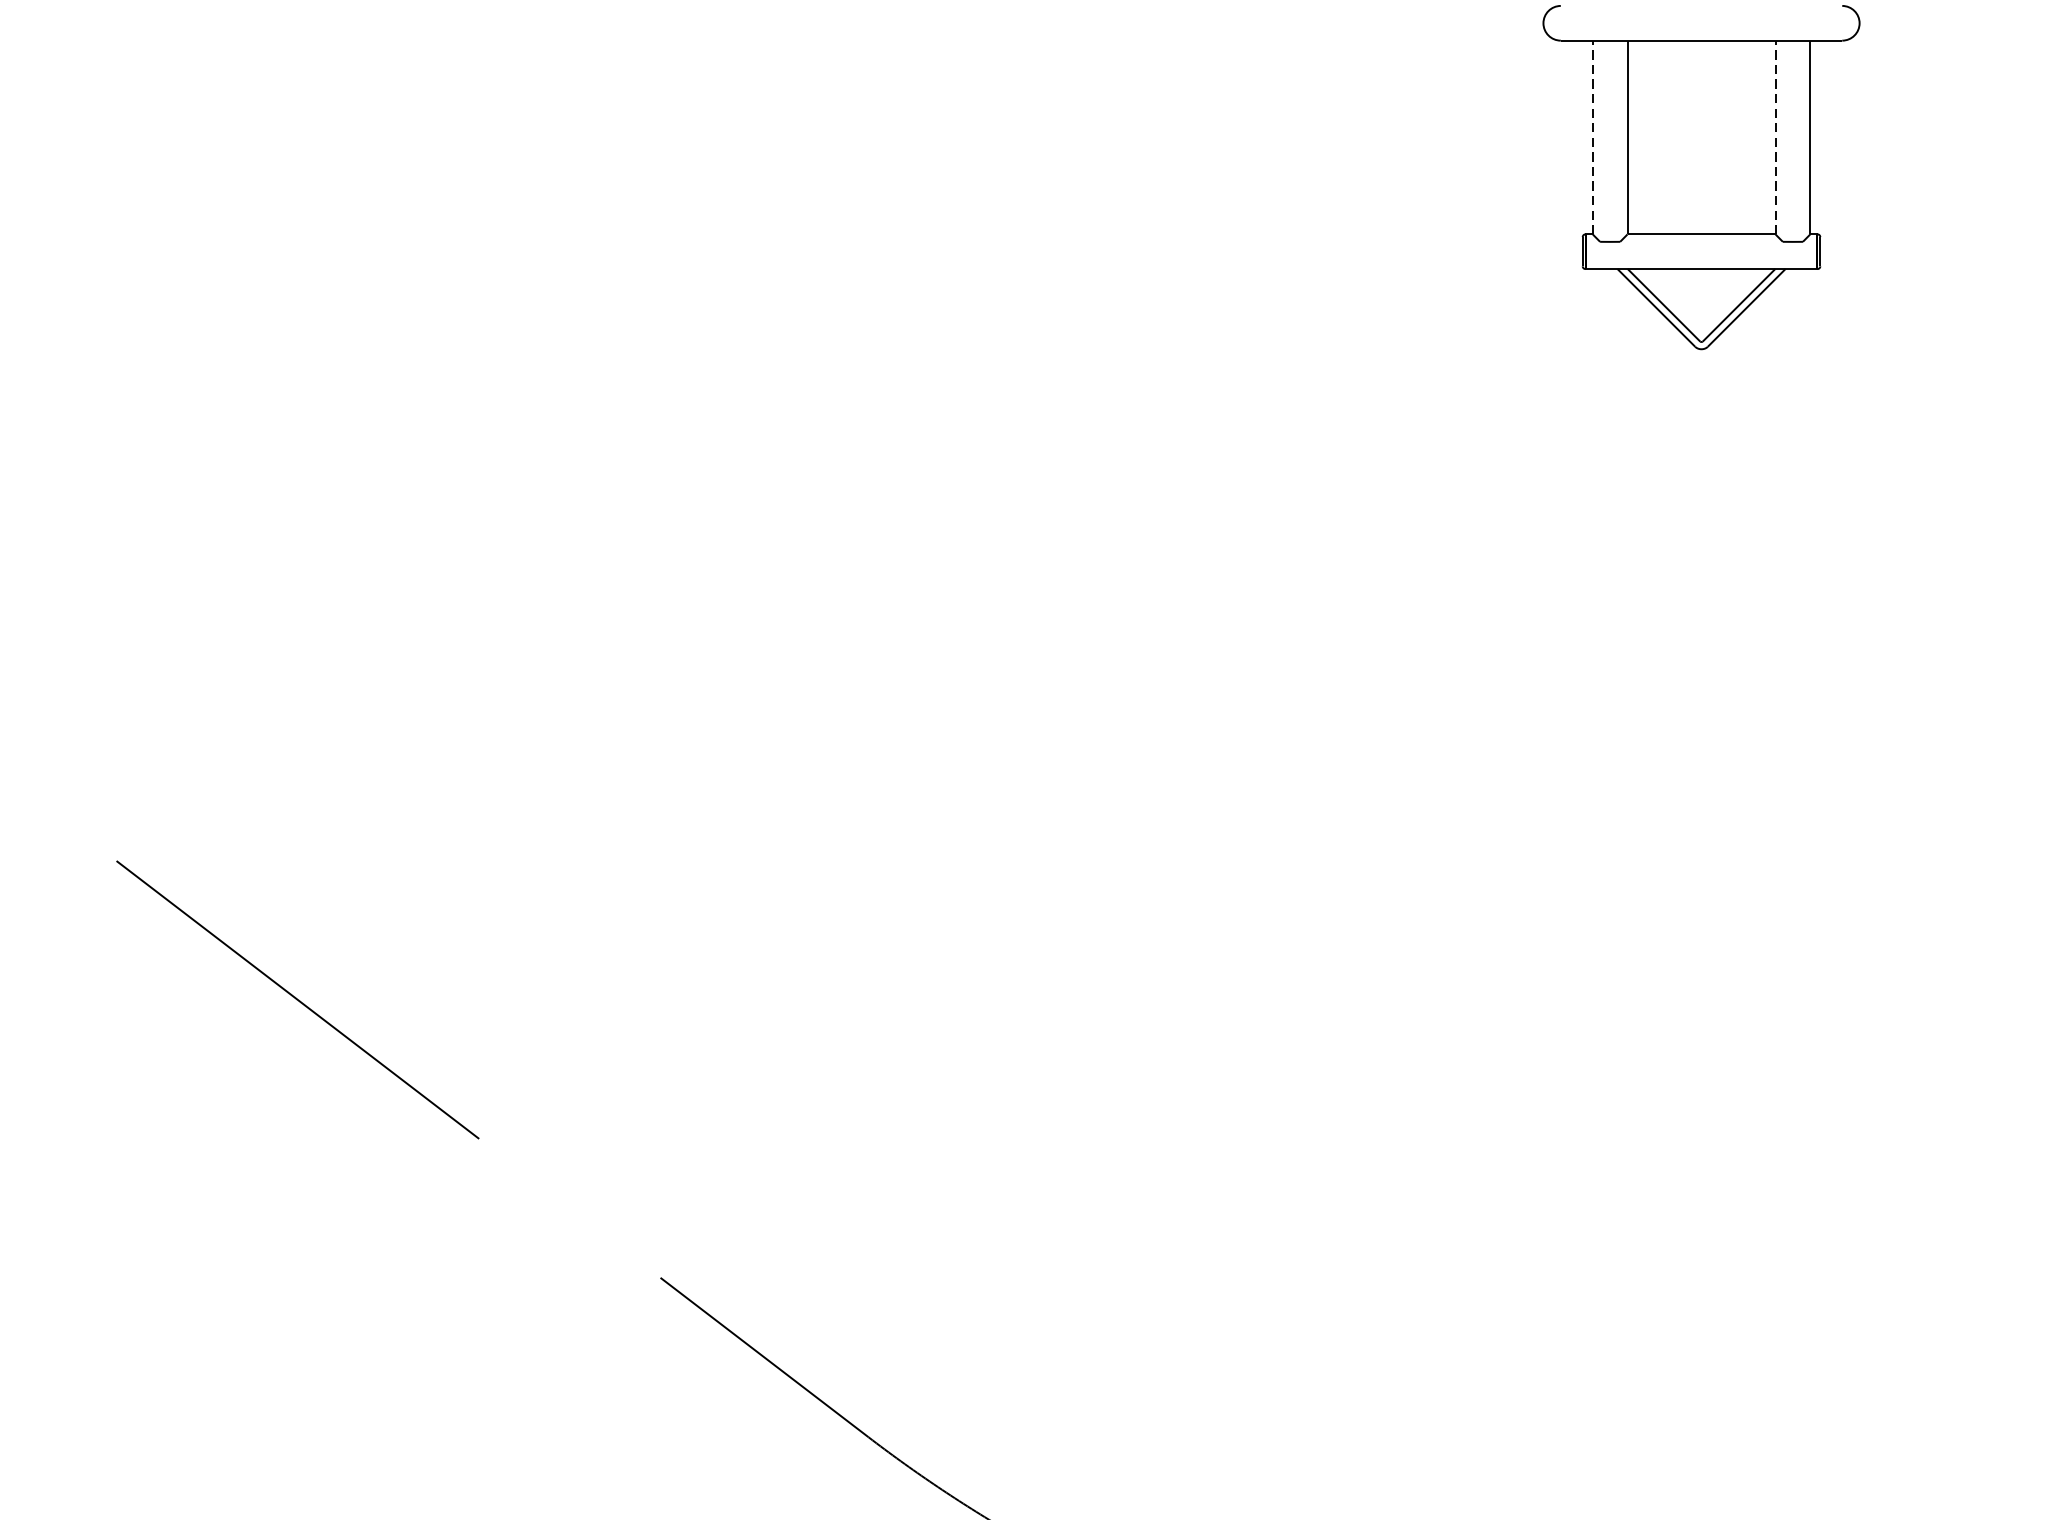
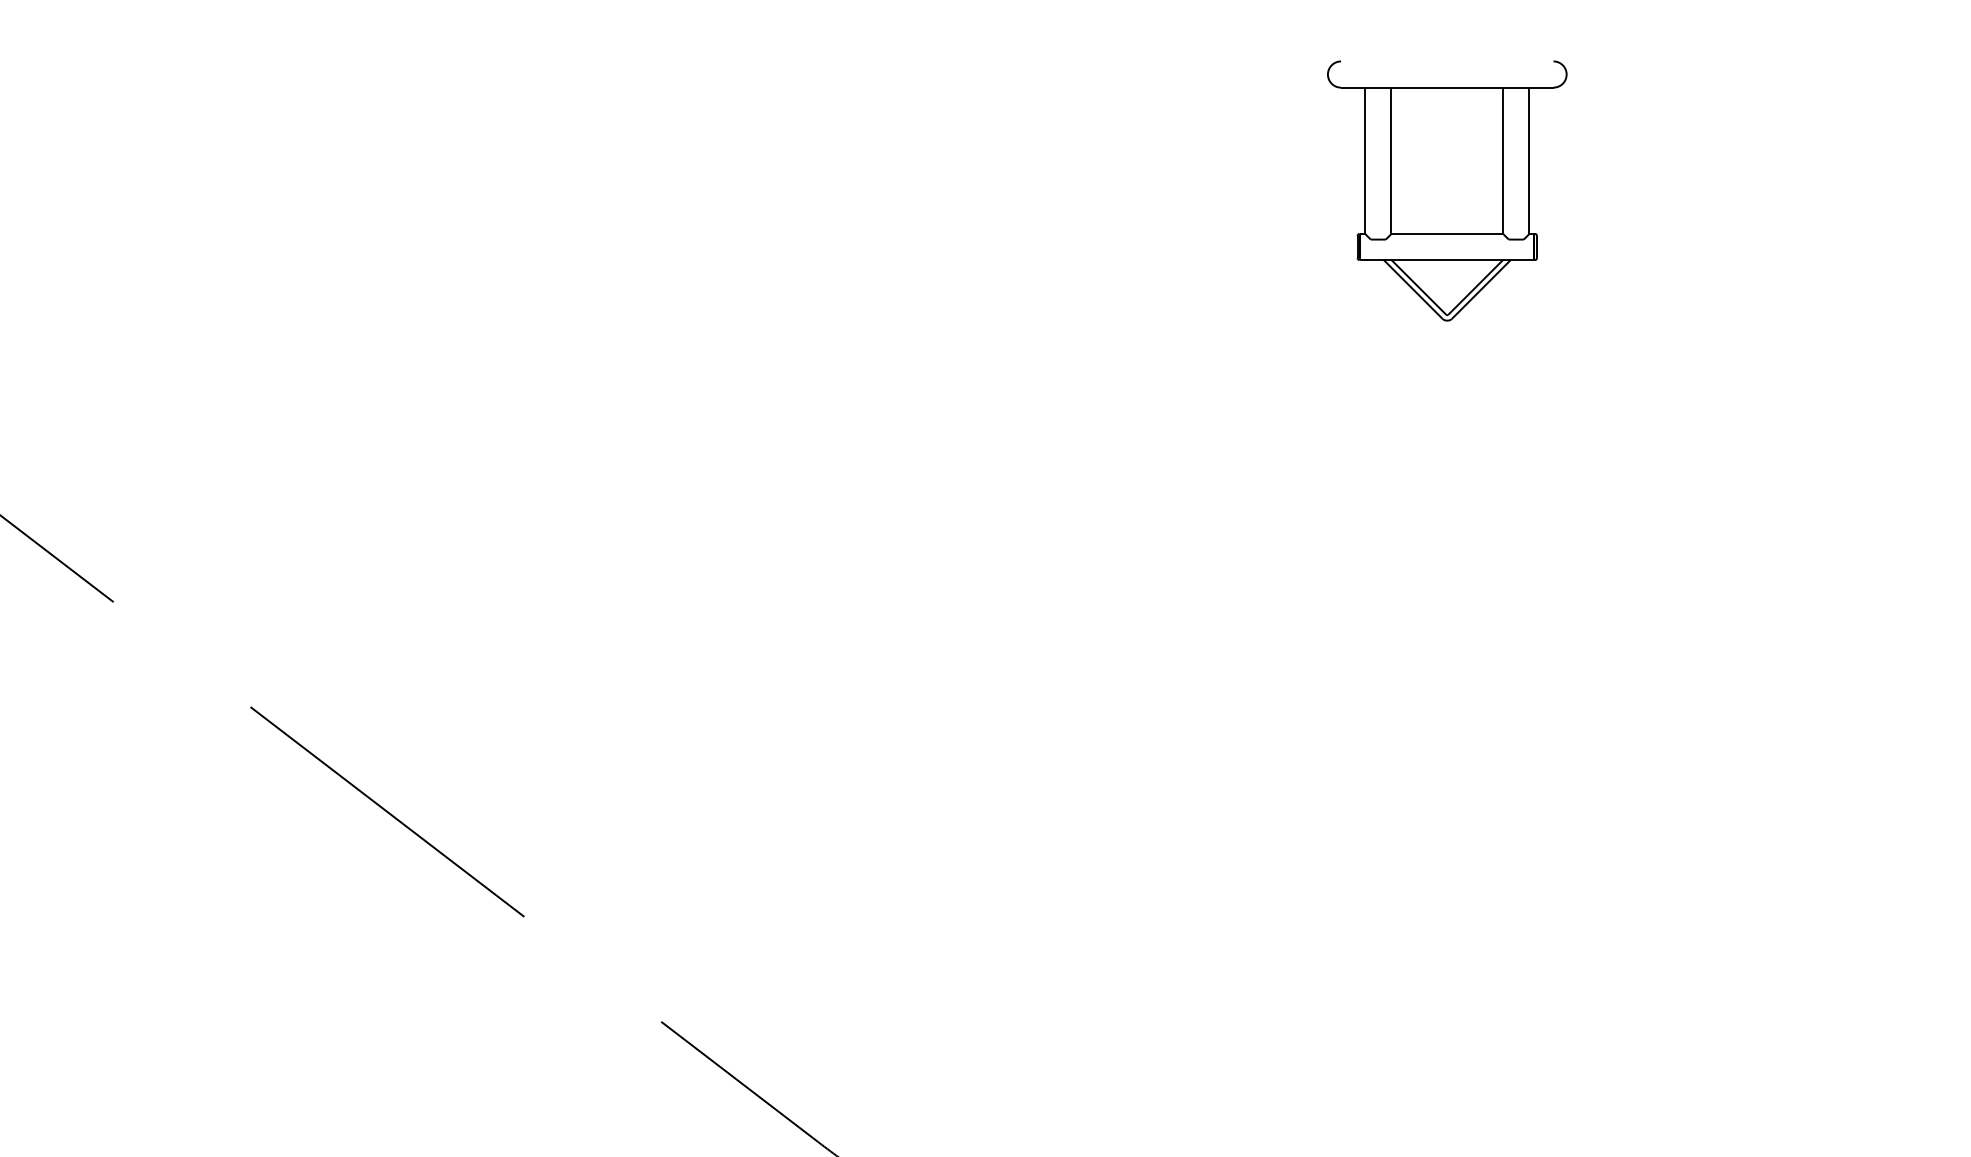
line: (1593, 137) -> (1365, 160), dashed -> solid
line: (1775, 137) -> (1503, 160), dashed -> solid

